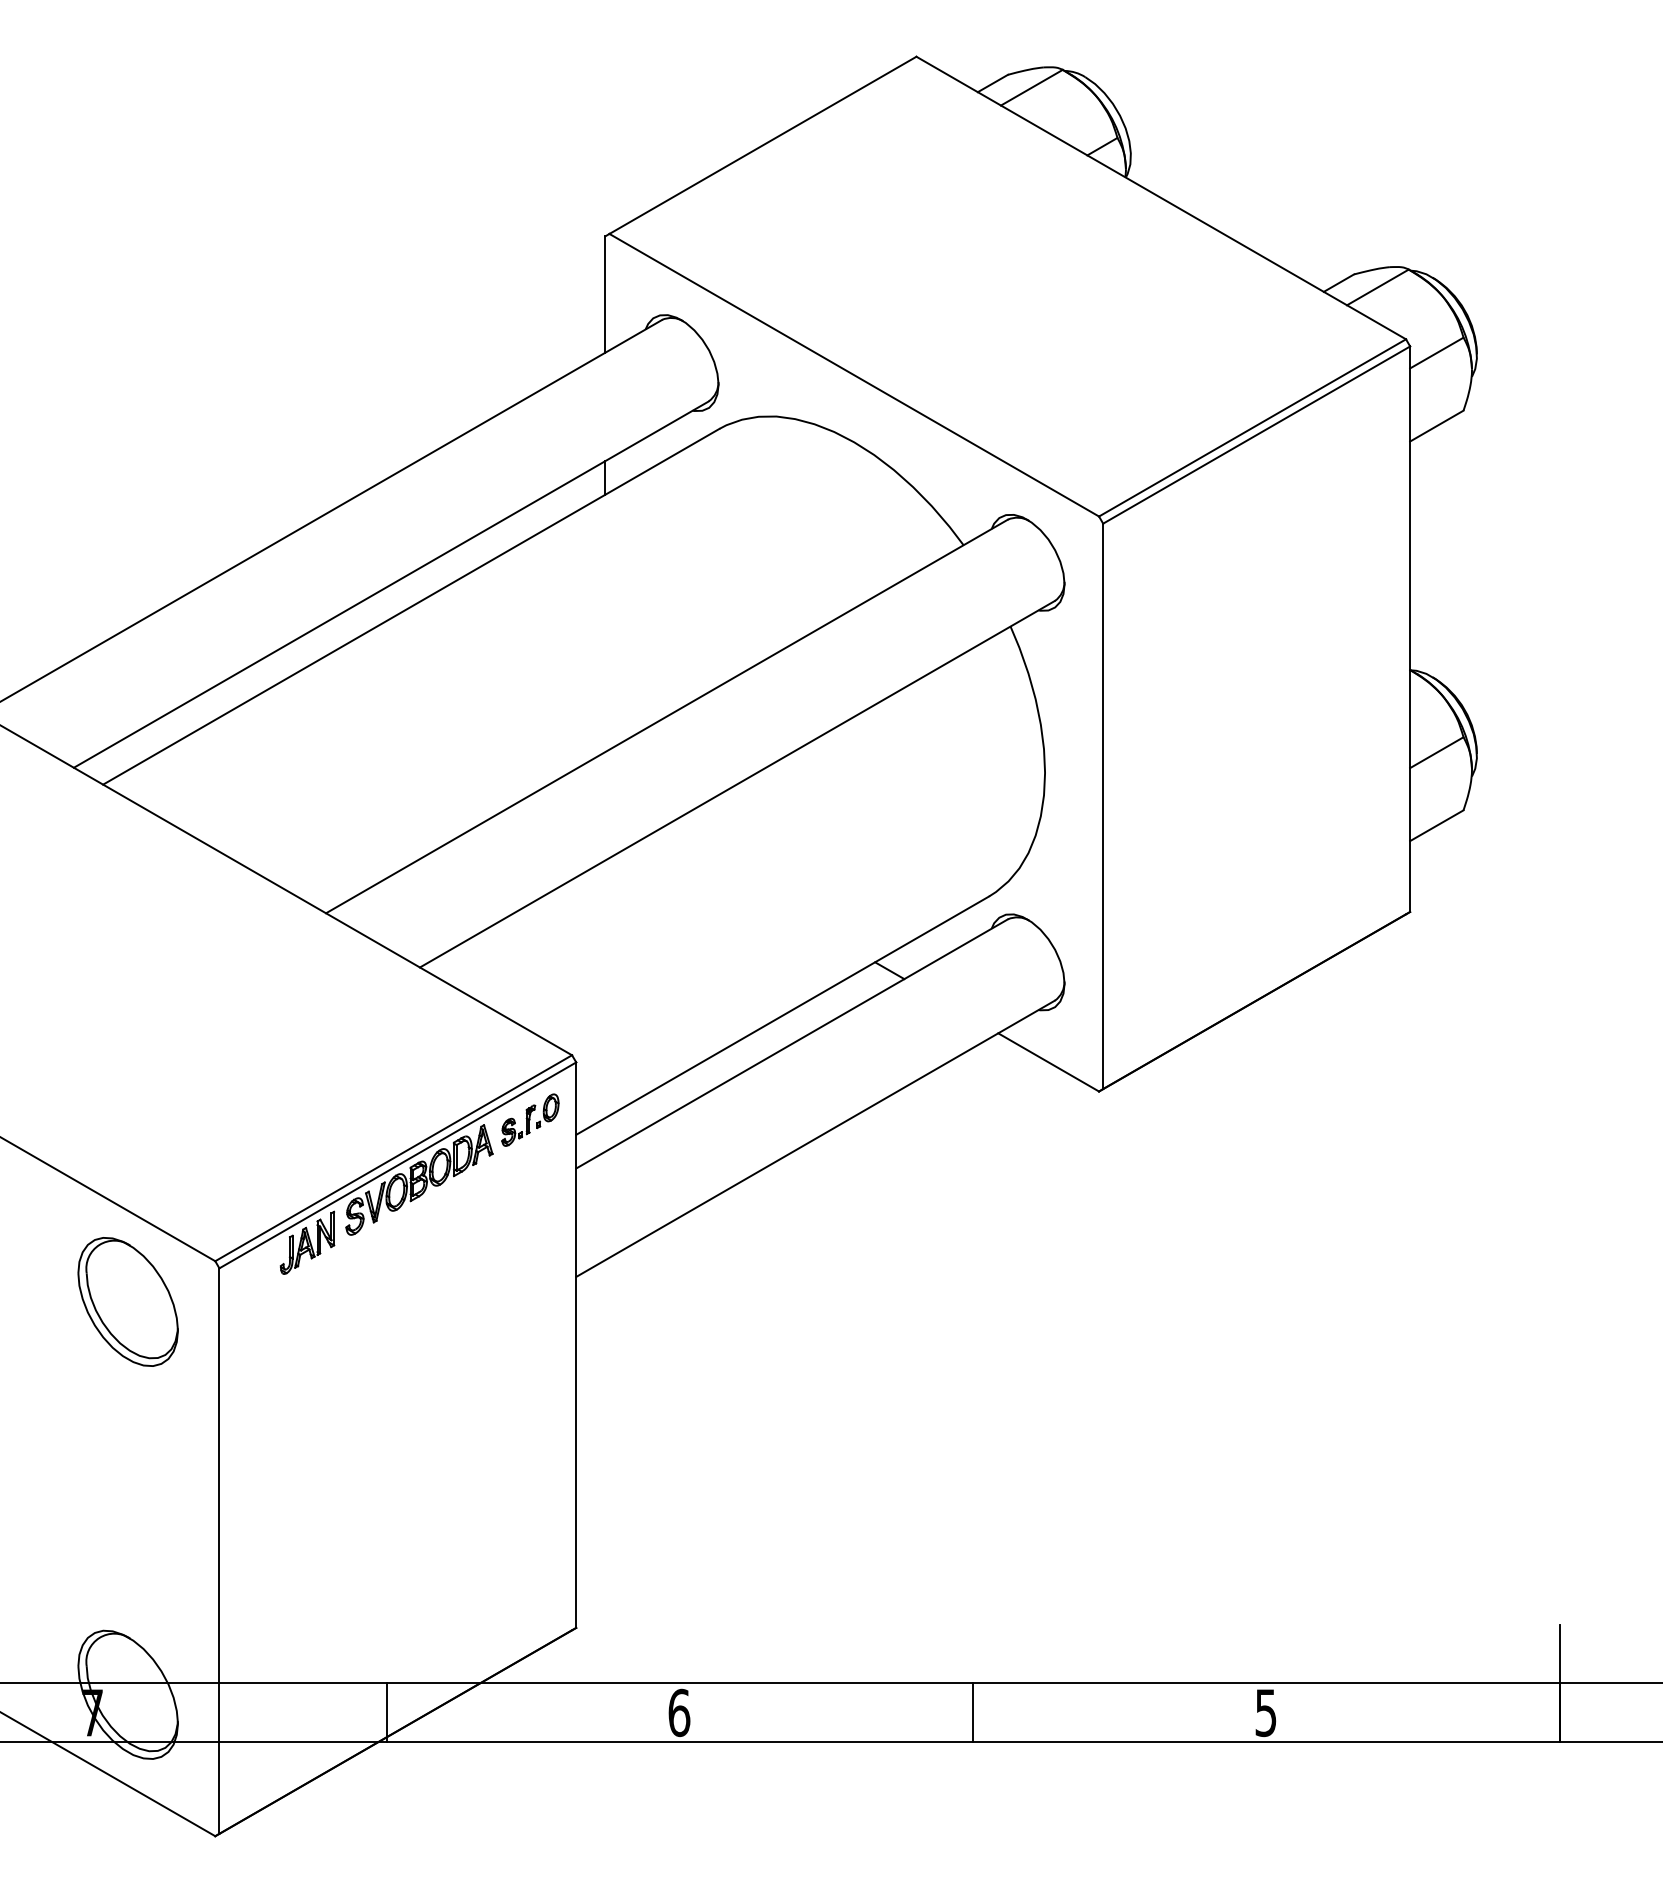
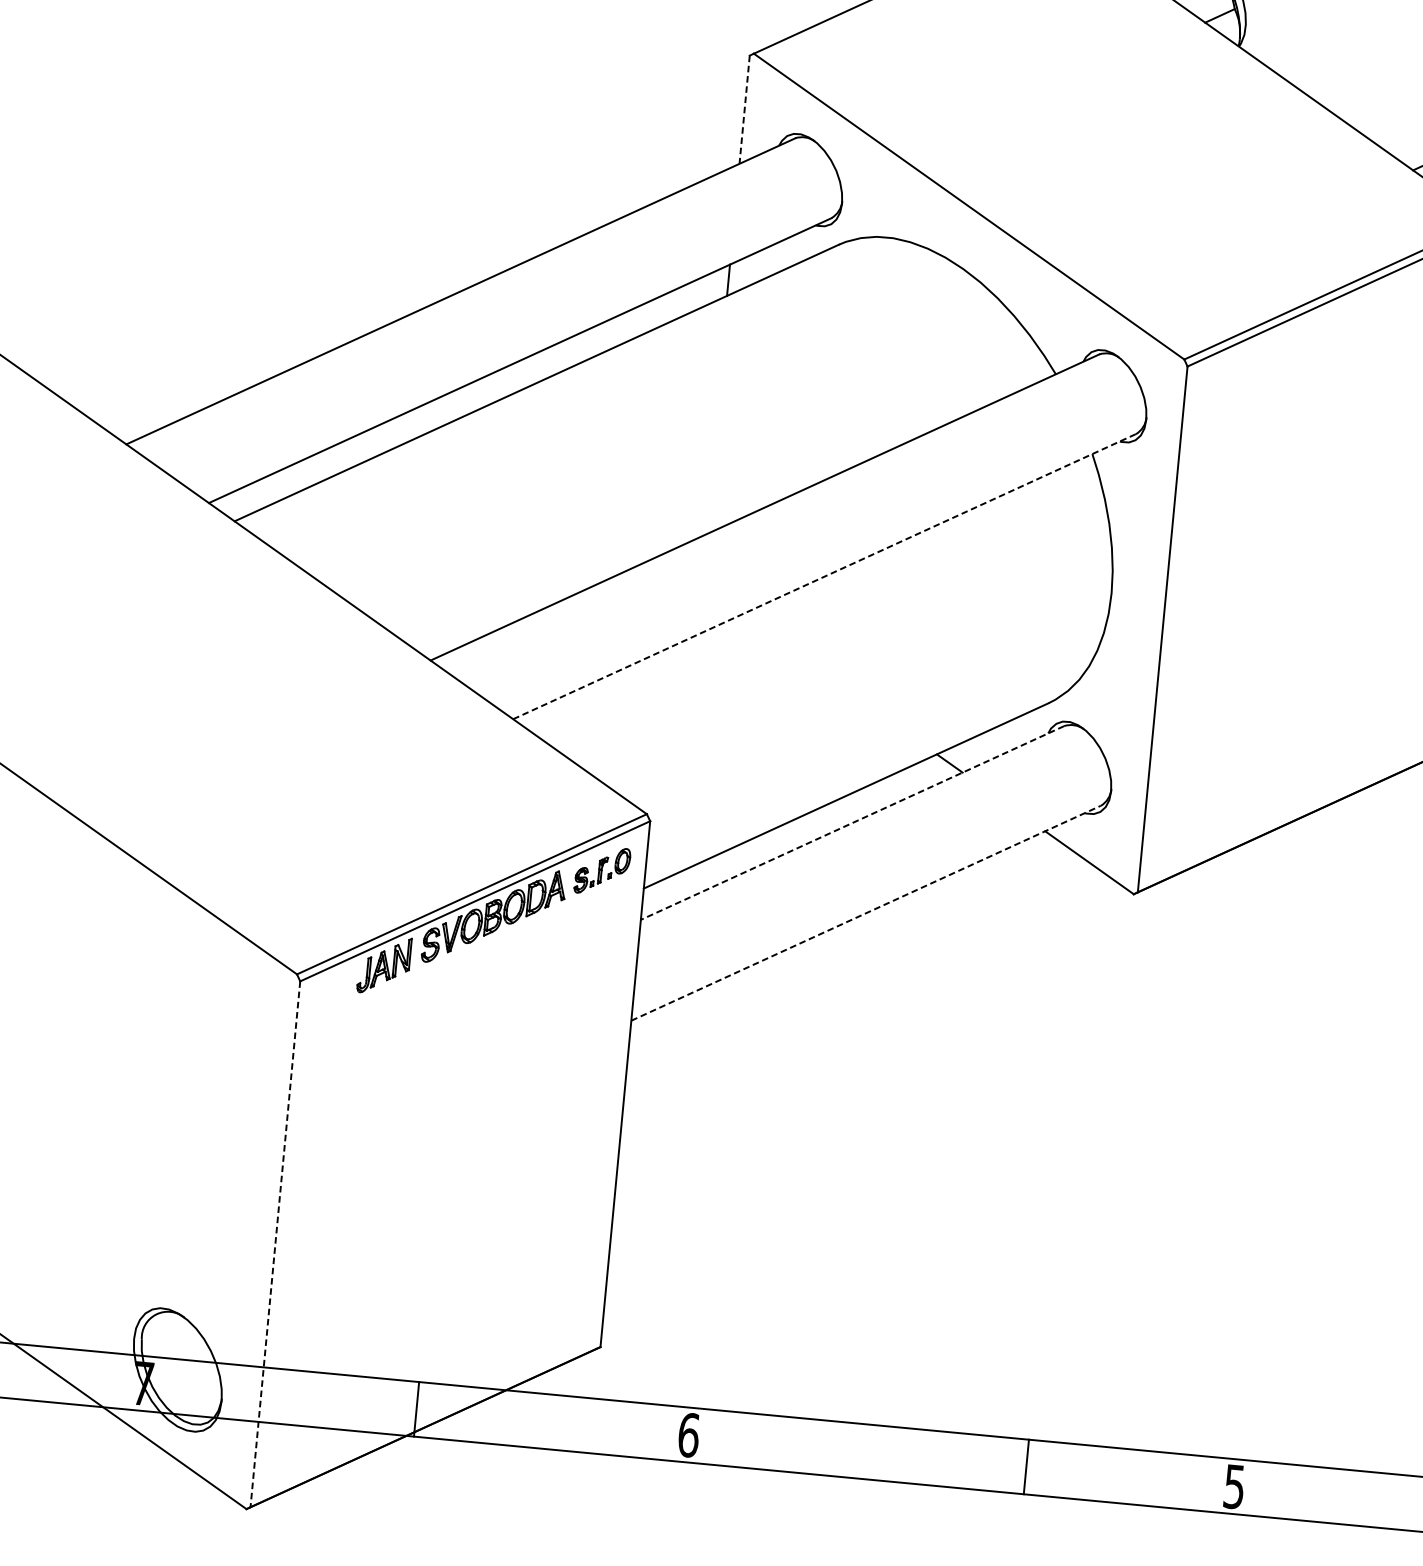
line: (605, 295) -> (744, 110), solid -> dashed
line: (737, 784) -> (824, 576), solid -> dashed
line: (791, 1044) -> (851, 823), solid -> dashed
line: (815, 1138) -> (865, 913), solid -> dashed
part: (127, 1301) -> (211, 1004), removed
line: (219, 1551) -> (275, 1244), solid -> dashed
line: (973, 1712) -> (1026, 1466), moved

